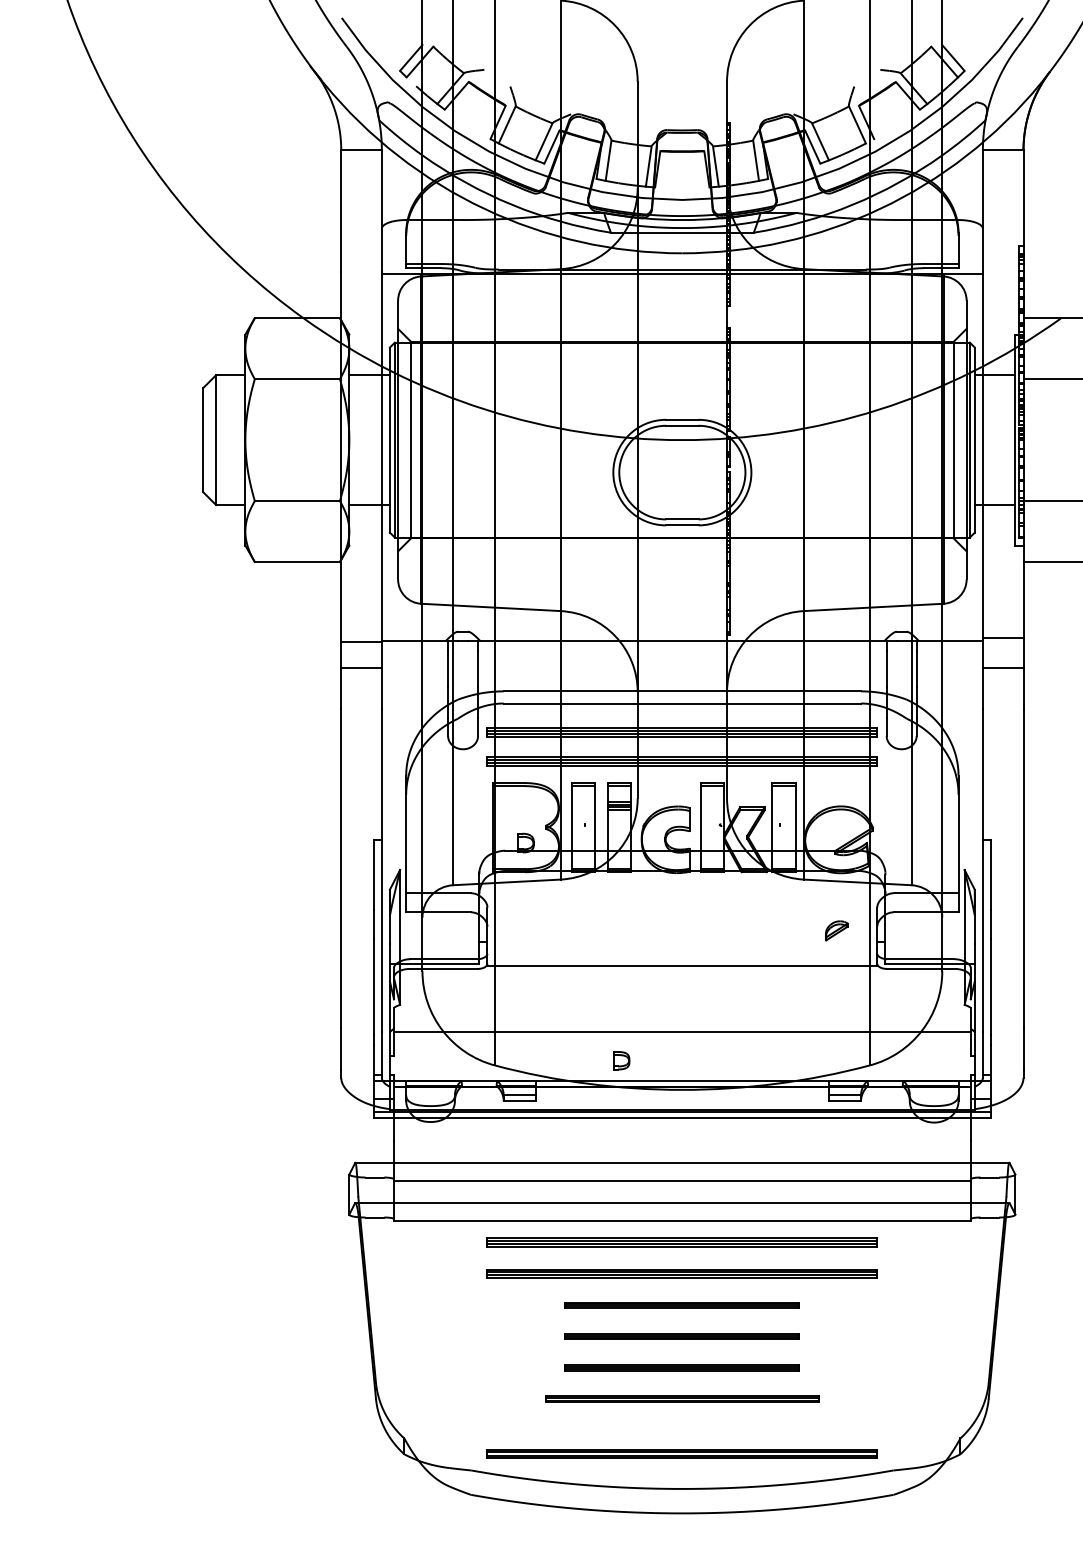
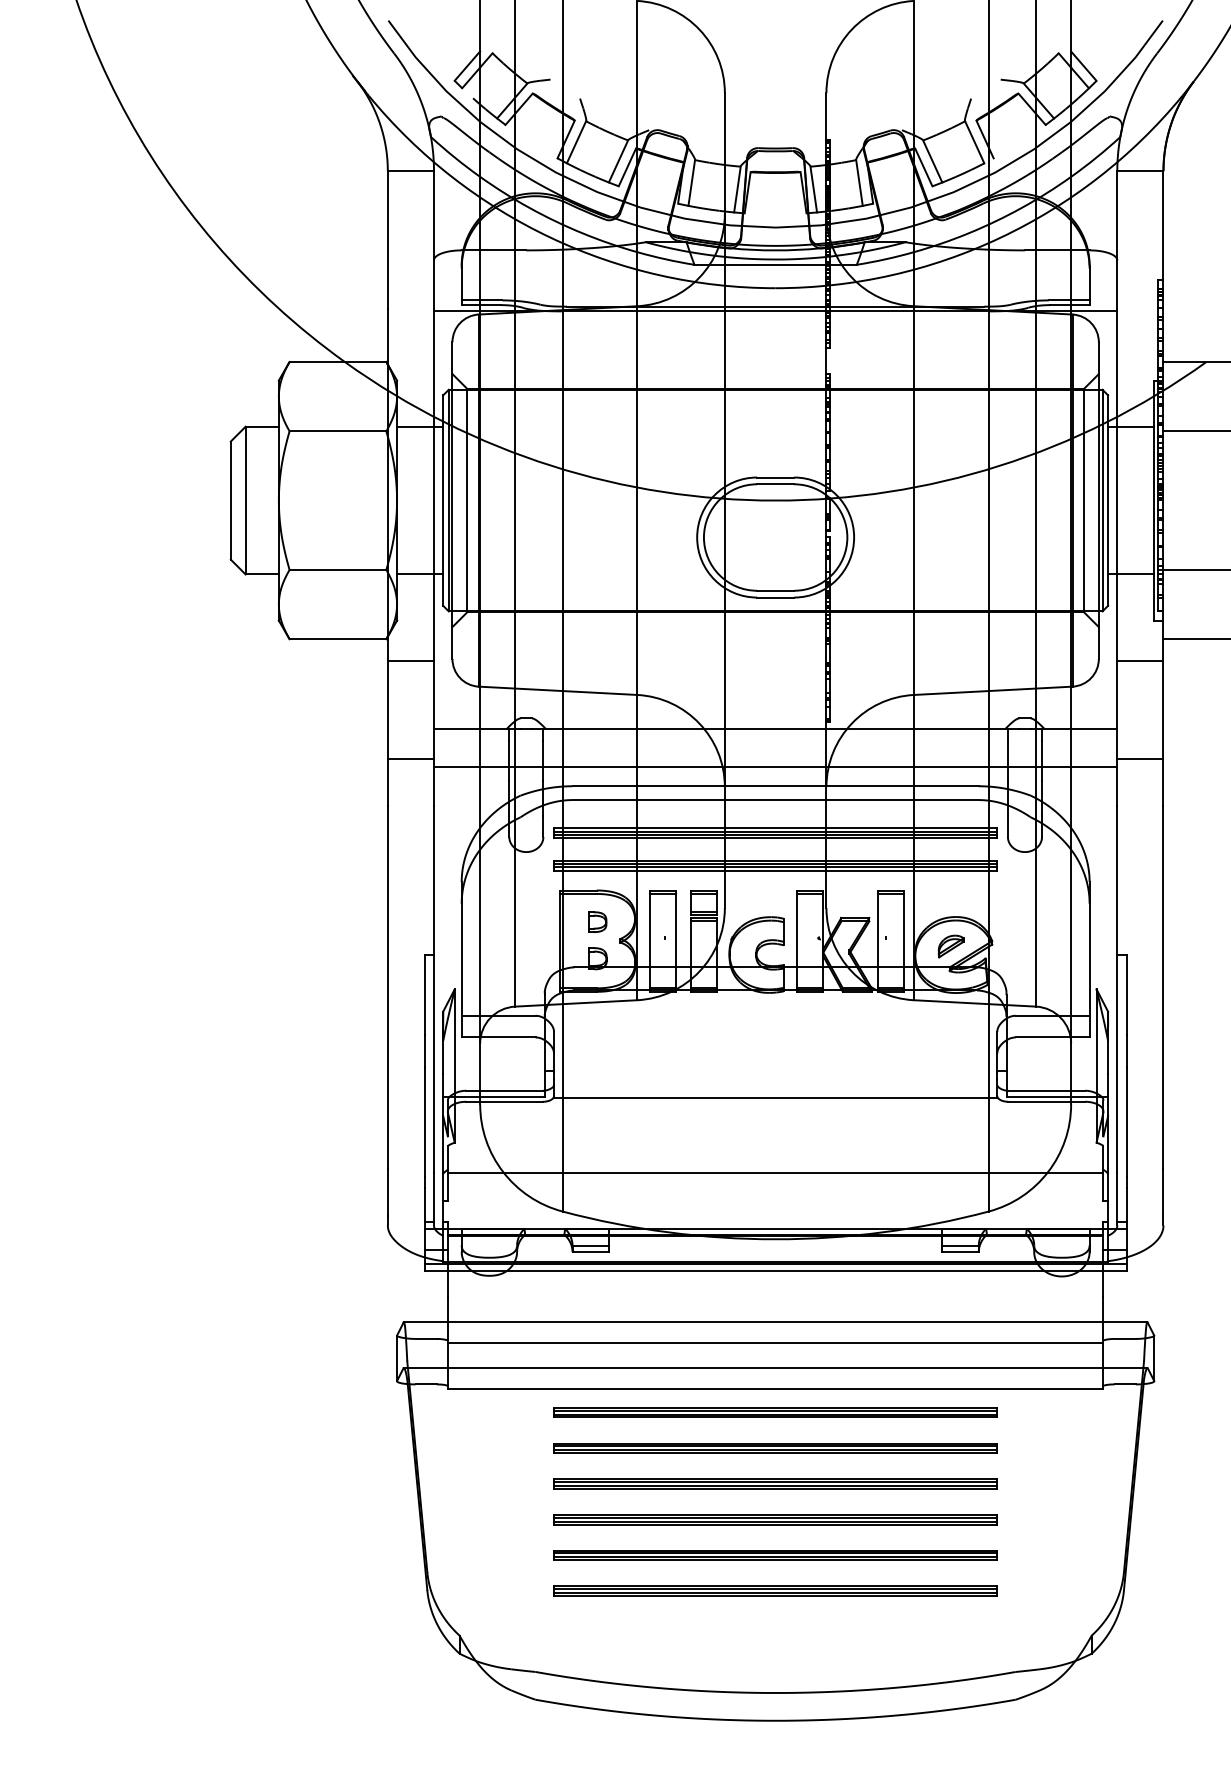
line: (1003, 637) -> (1140, 660), moved
line: (361, 642) -> (410, 660), moved
line: (682, 674) -> (775, 767), added
part: (836, 930) -> (950, 946), moved
part: (621, 1060) -> (597, 921), moved
part: (682, 1304) -> (775, 1483), size x1.67
part: (682, 1336) -> (775, 1519), size x1.67
part: (682, 1368) -> (775, 1555), size x1.67
part: (682, 1398) -> (775, 1590), size x1.43
part: (682, 1454) -> (775, 1653), removed

